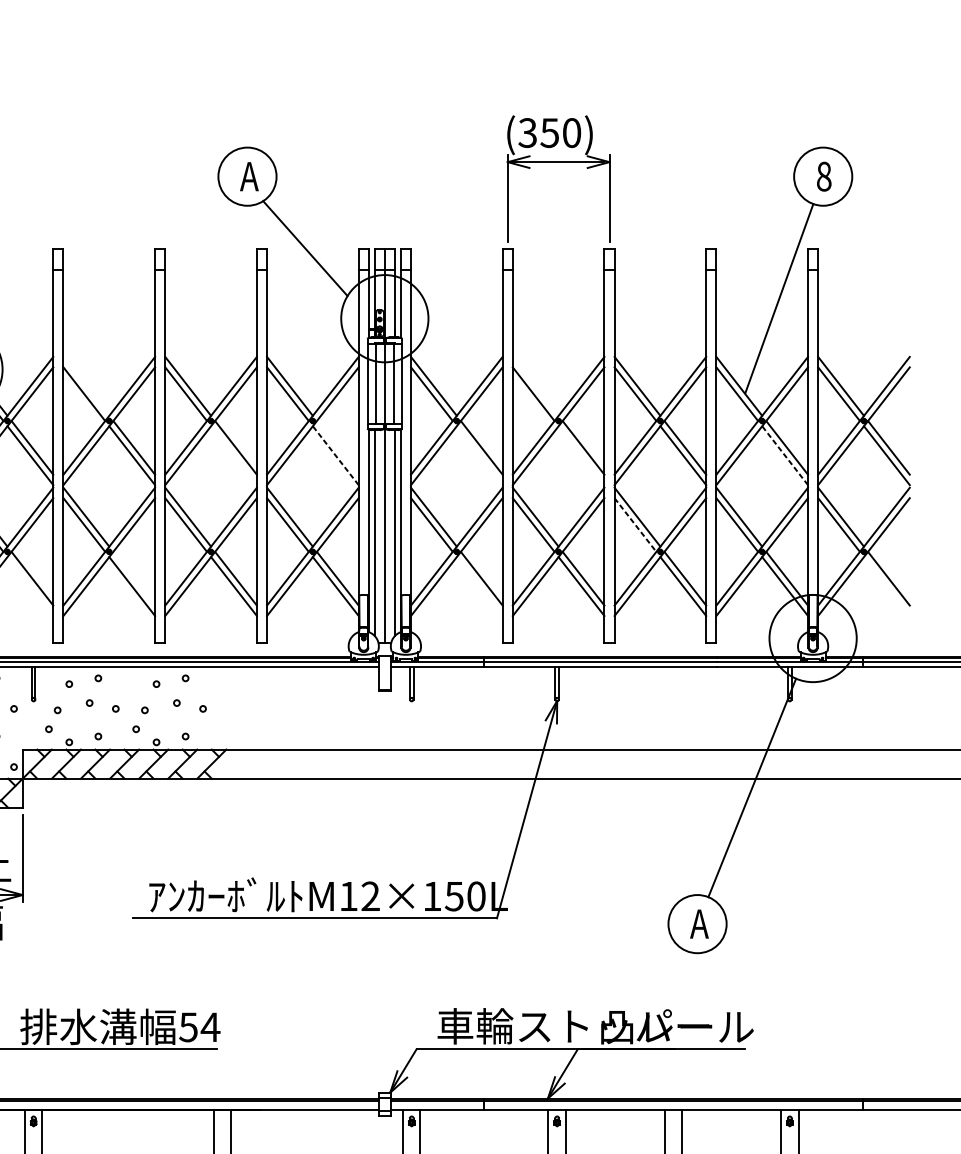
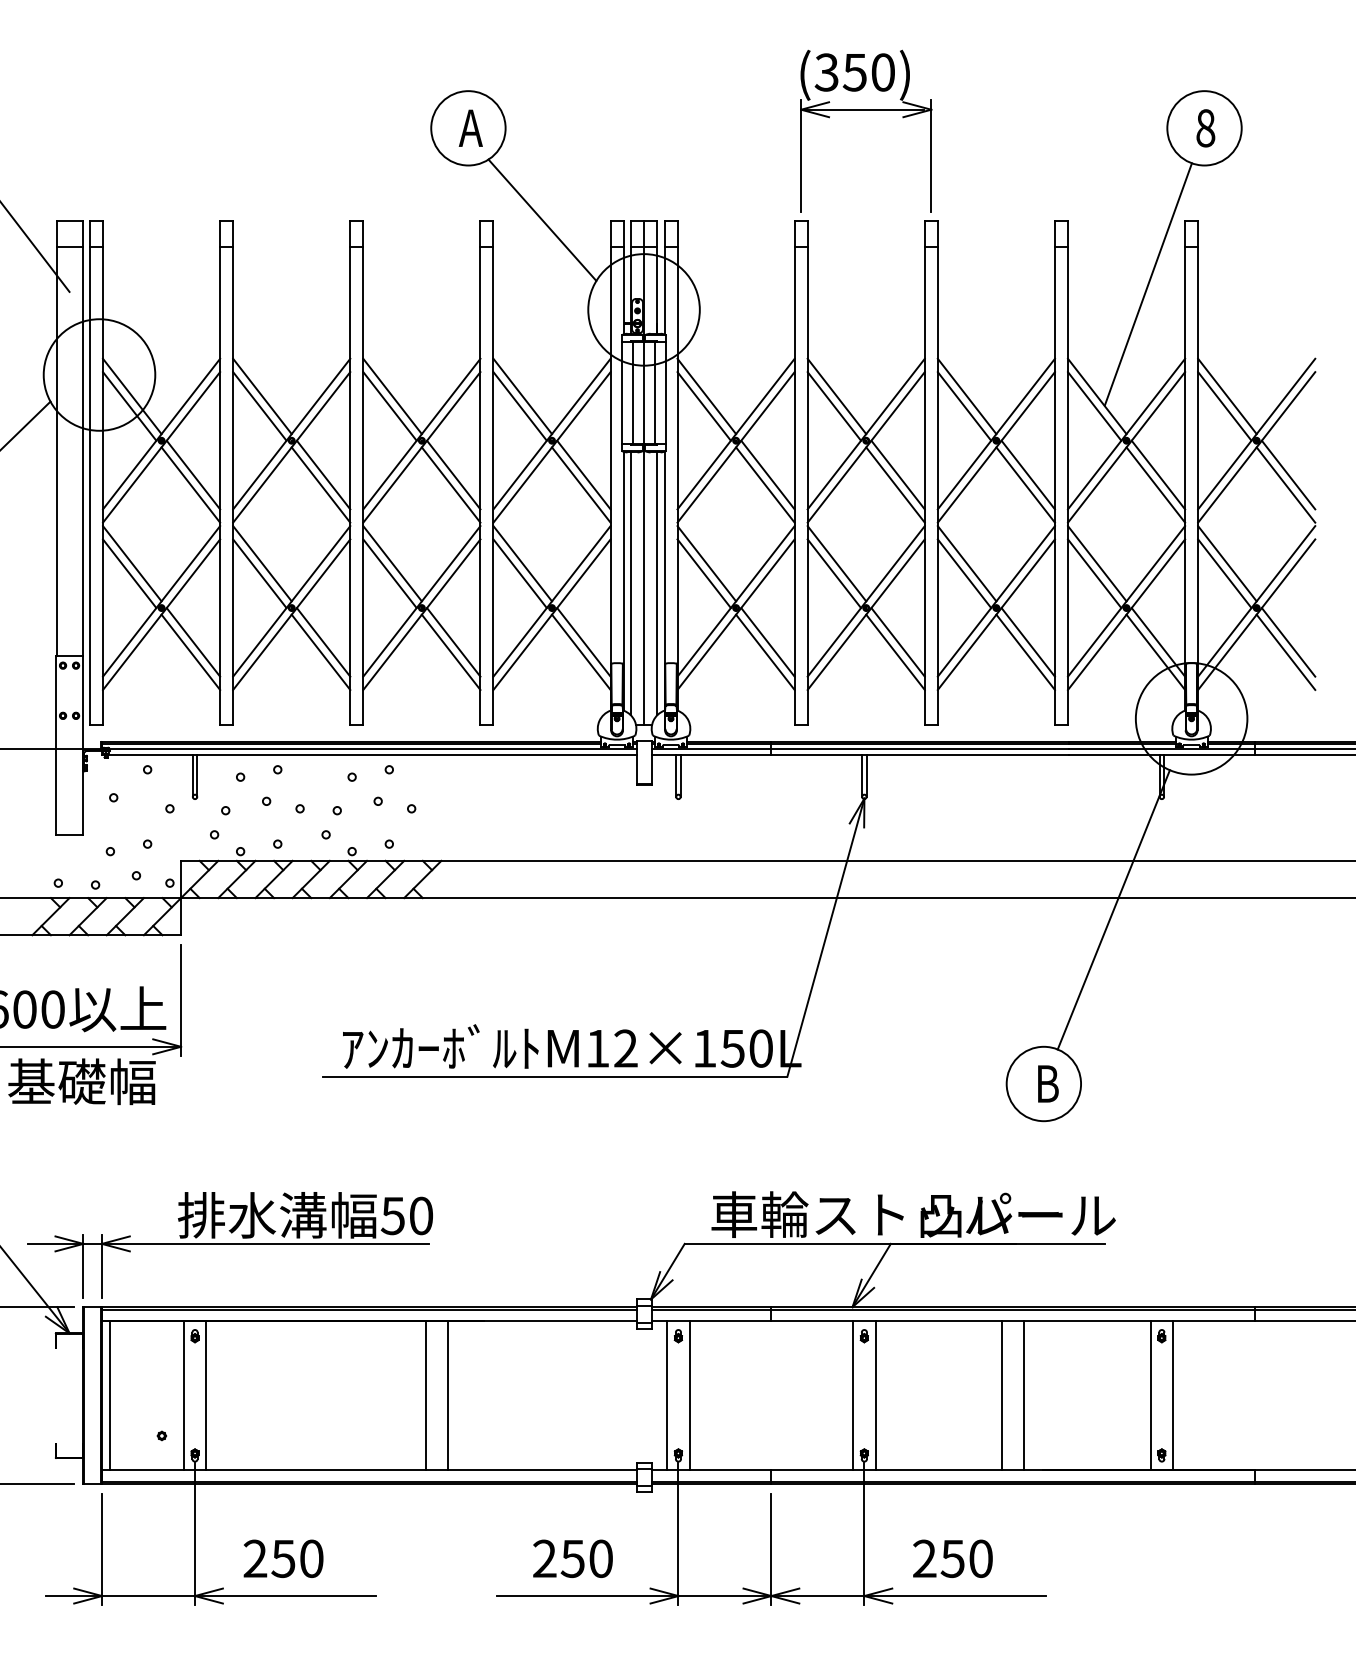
line: (86, 386) -> (262, 396), added
line: (535, 386) -> (836, 396), added
line: (337, 447) -> (583, 474), added
line: (233, 455) -> (450, 484), added
line: (479, 455) -> (765, 484), added
line: (581, 455) -> (895, 484), added
line: (335, 456) -> (581, 485), dashed -> solid
line: (784, 456) -> (1155, 485), dashed -> solid
line: (635, 525) -> (964, 574), dashed -> solid
line: (134, 578) -> (323, 642), added
line: (30, 585) -> (190, 651), added
line: (479, 585) -> (765, 651), added
line: (886, 585) -> (1285, 651), added
text: (699, 923) -> (1046, 1083), A -> B
text: (210, 1026) -> (420, 1215), 54 -> 50

